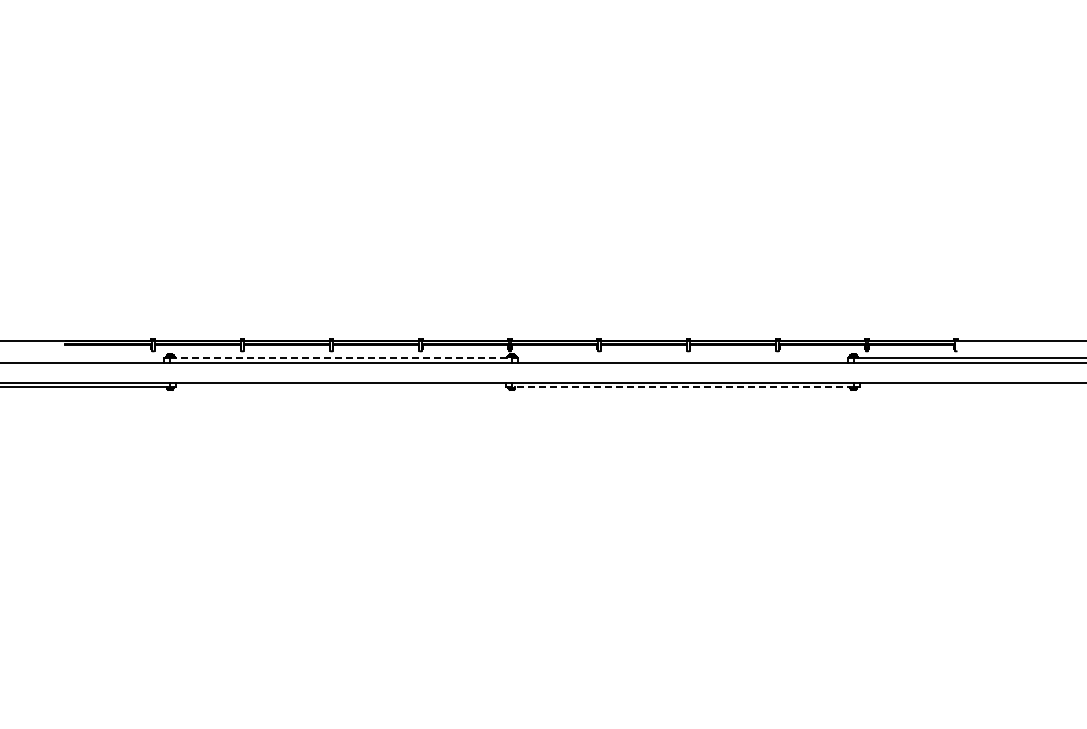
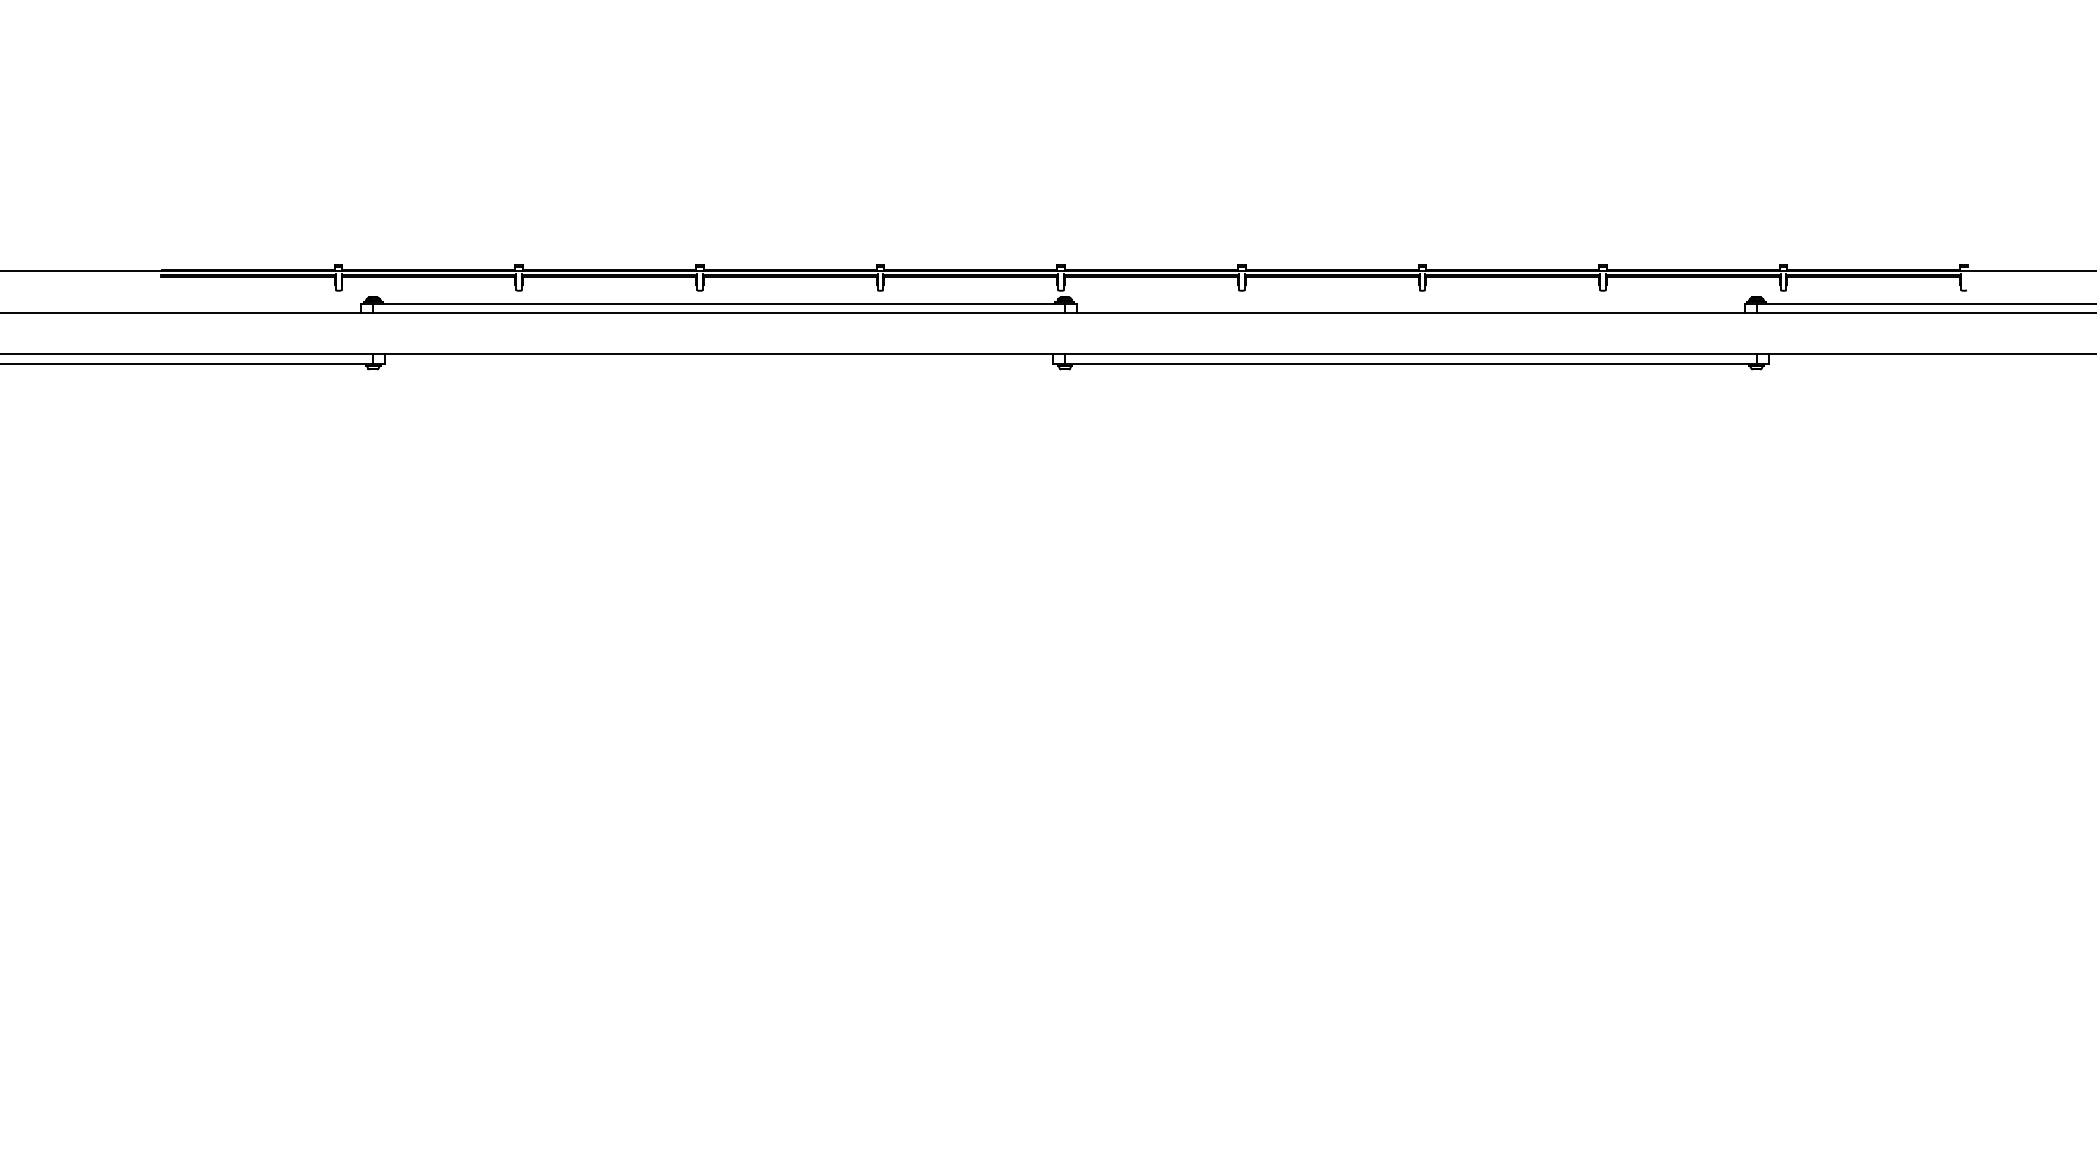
line: (341, 357) -> (719, 303), dashed -> solid
line: (682, 387) -> (1410, 364), dashed -> solid

